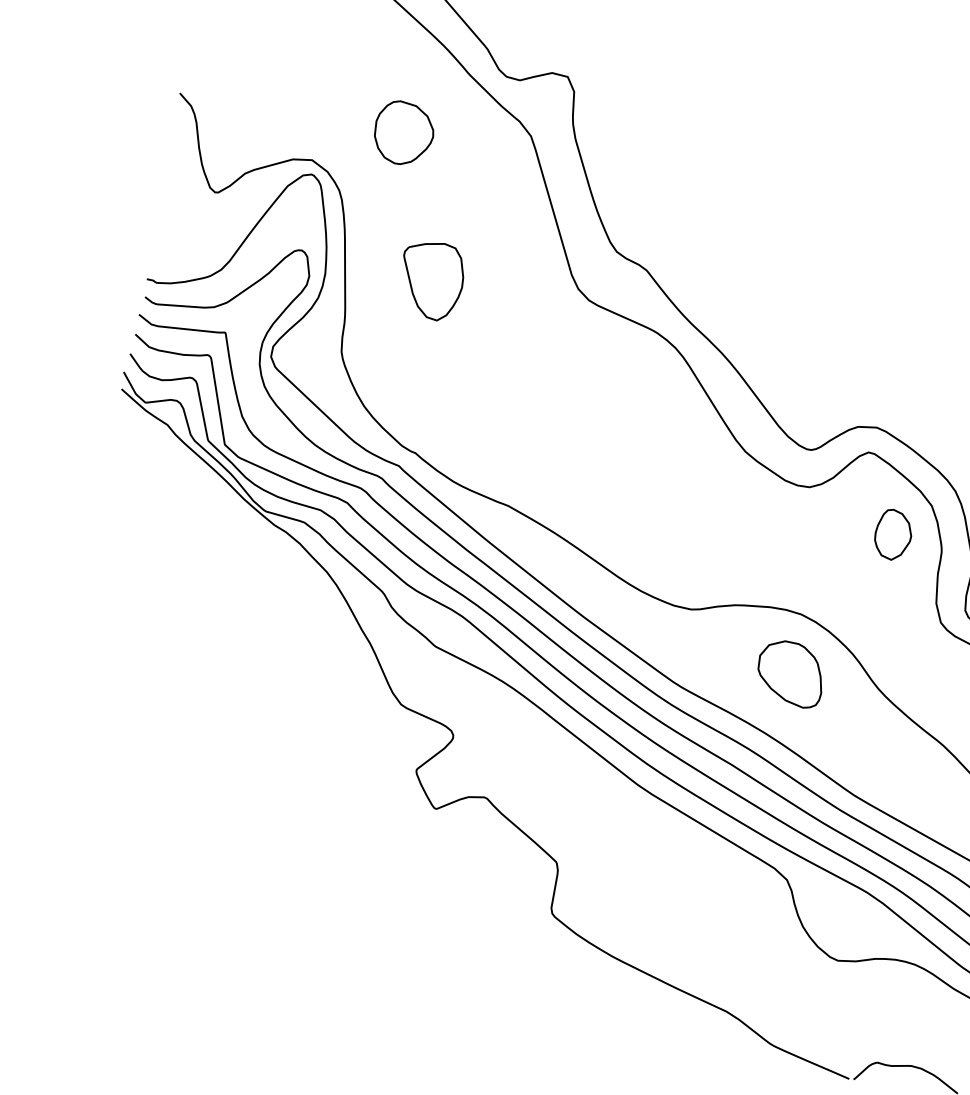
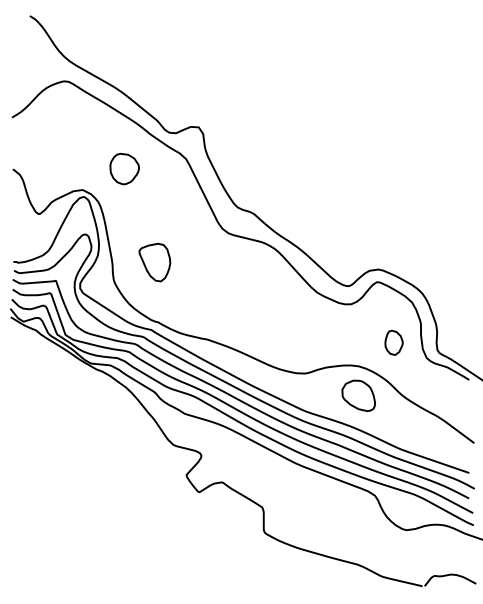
part: (430, 280) -> (154, 262), moved
part: (892, 533) -> (393, 342), moved

